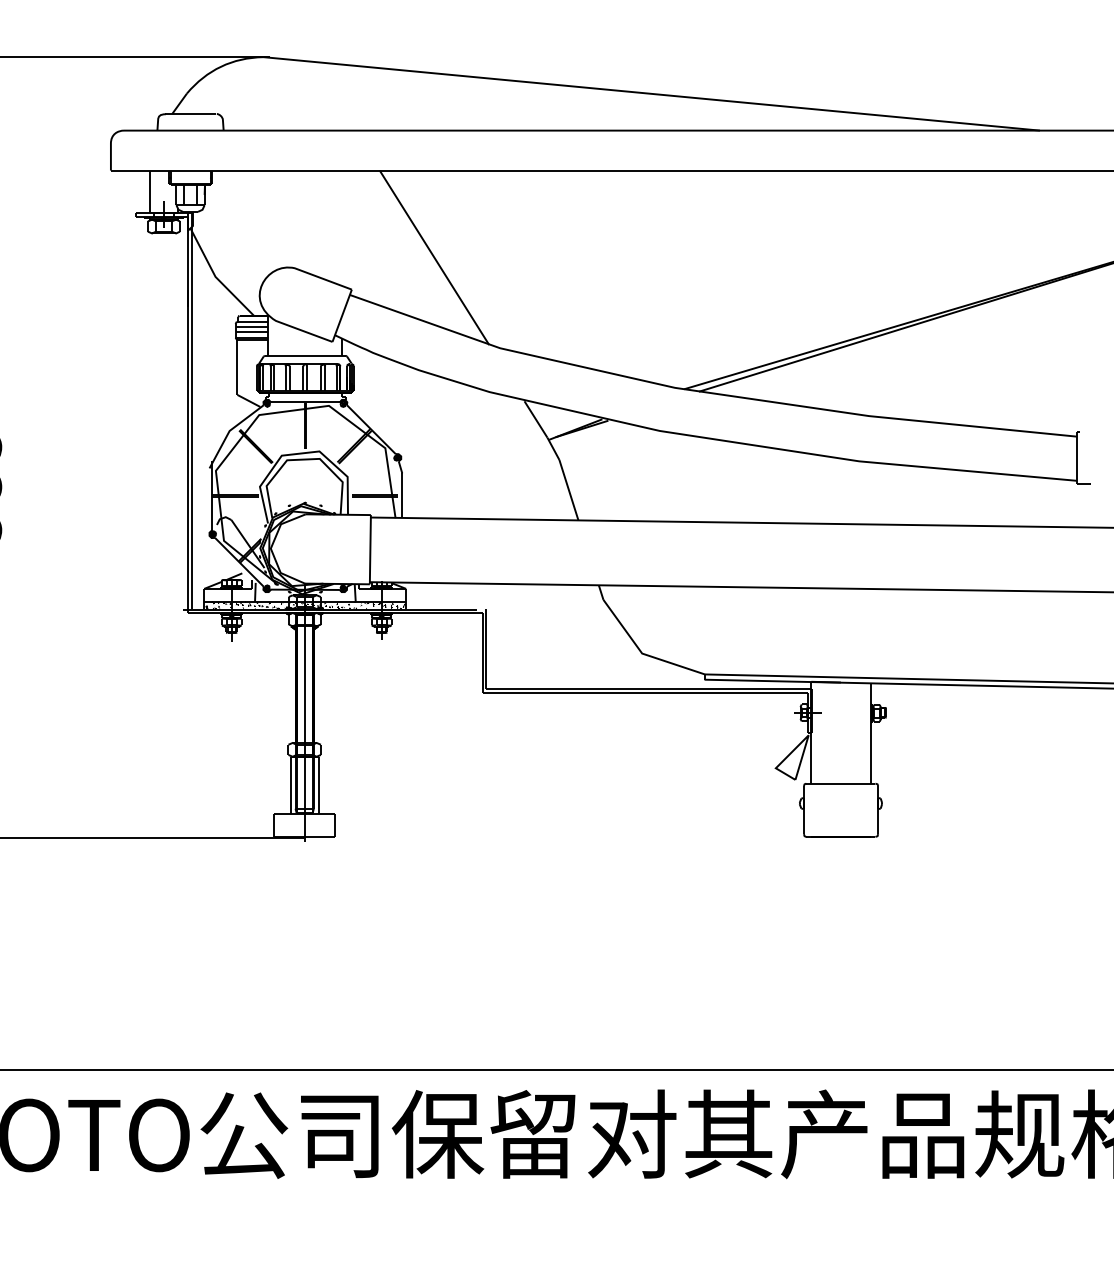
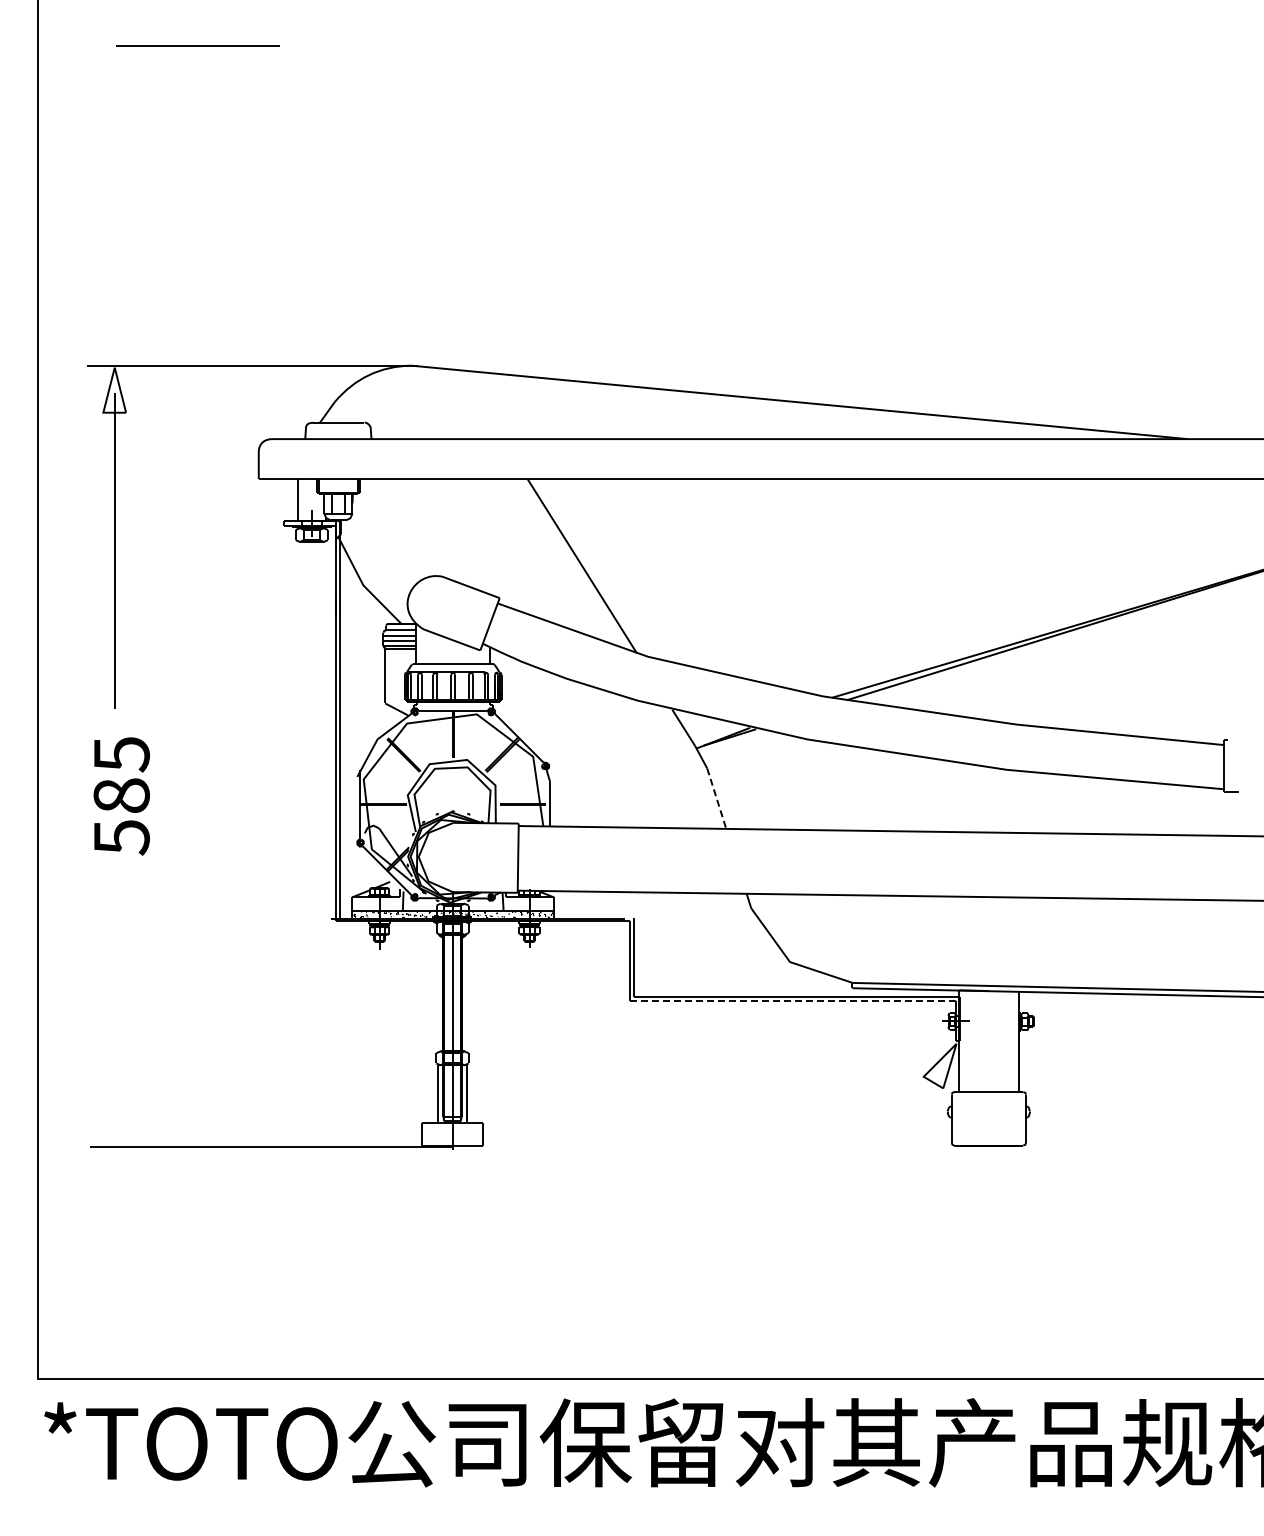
line: (568, 489) -> (716, 798), solid -> dashed
line: (645, 692) -> (793, 1001), solid -> dashed

